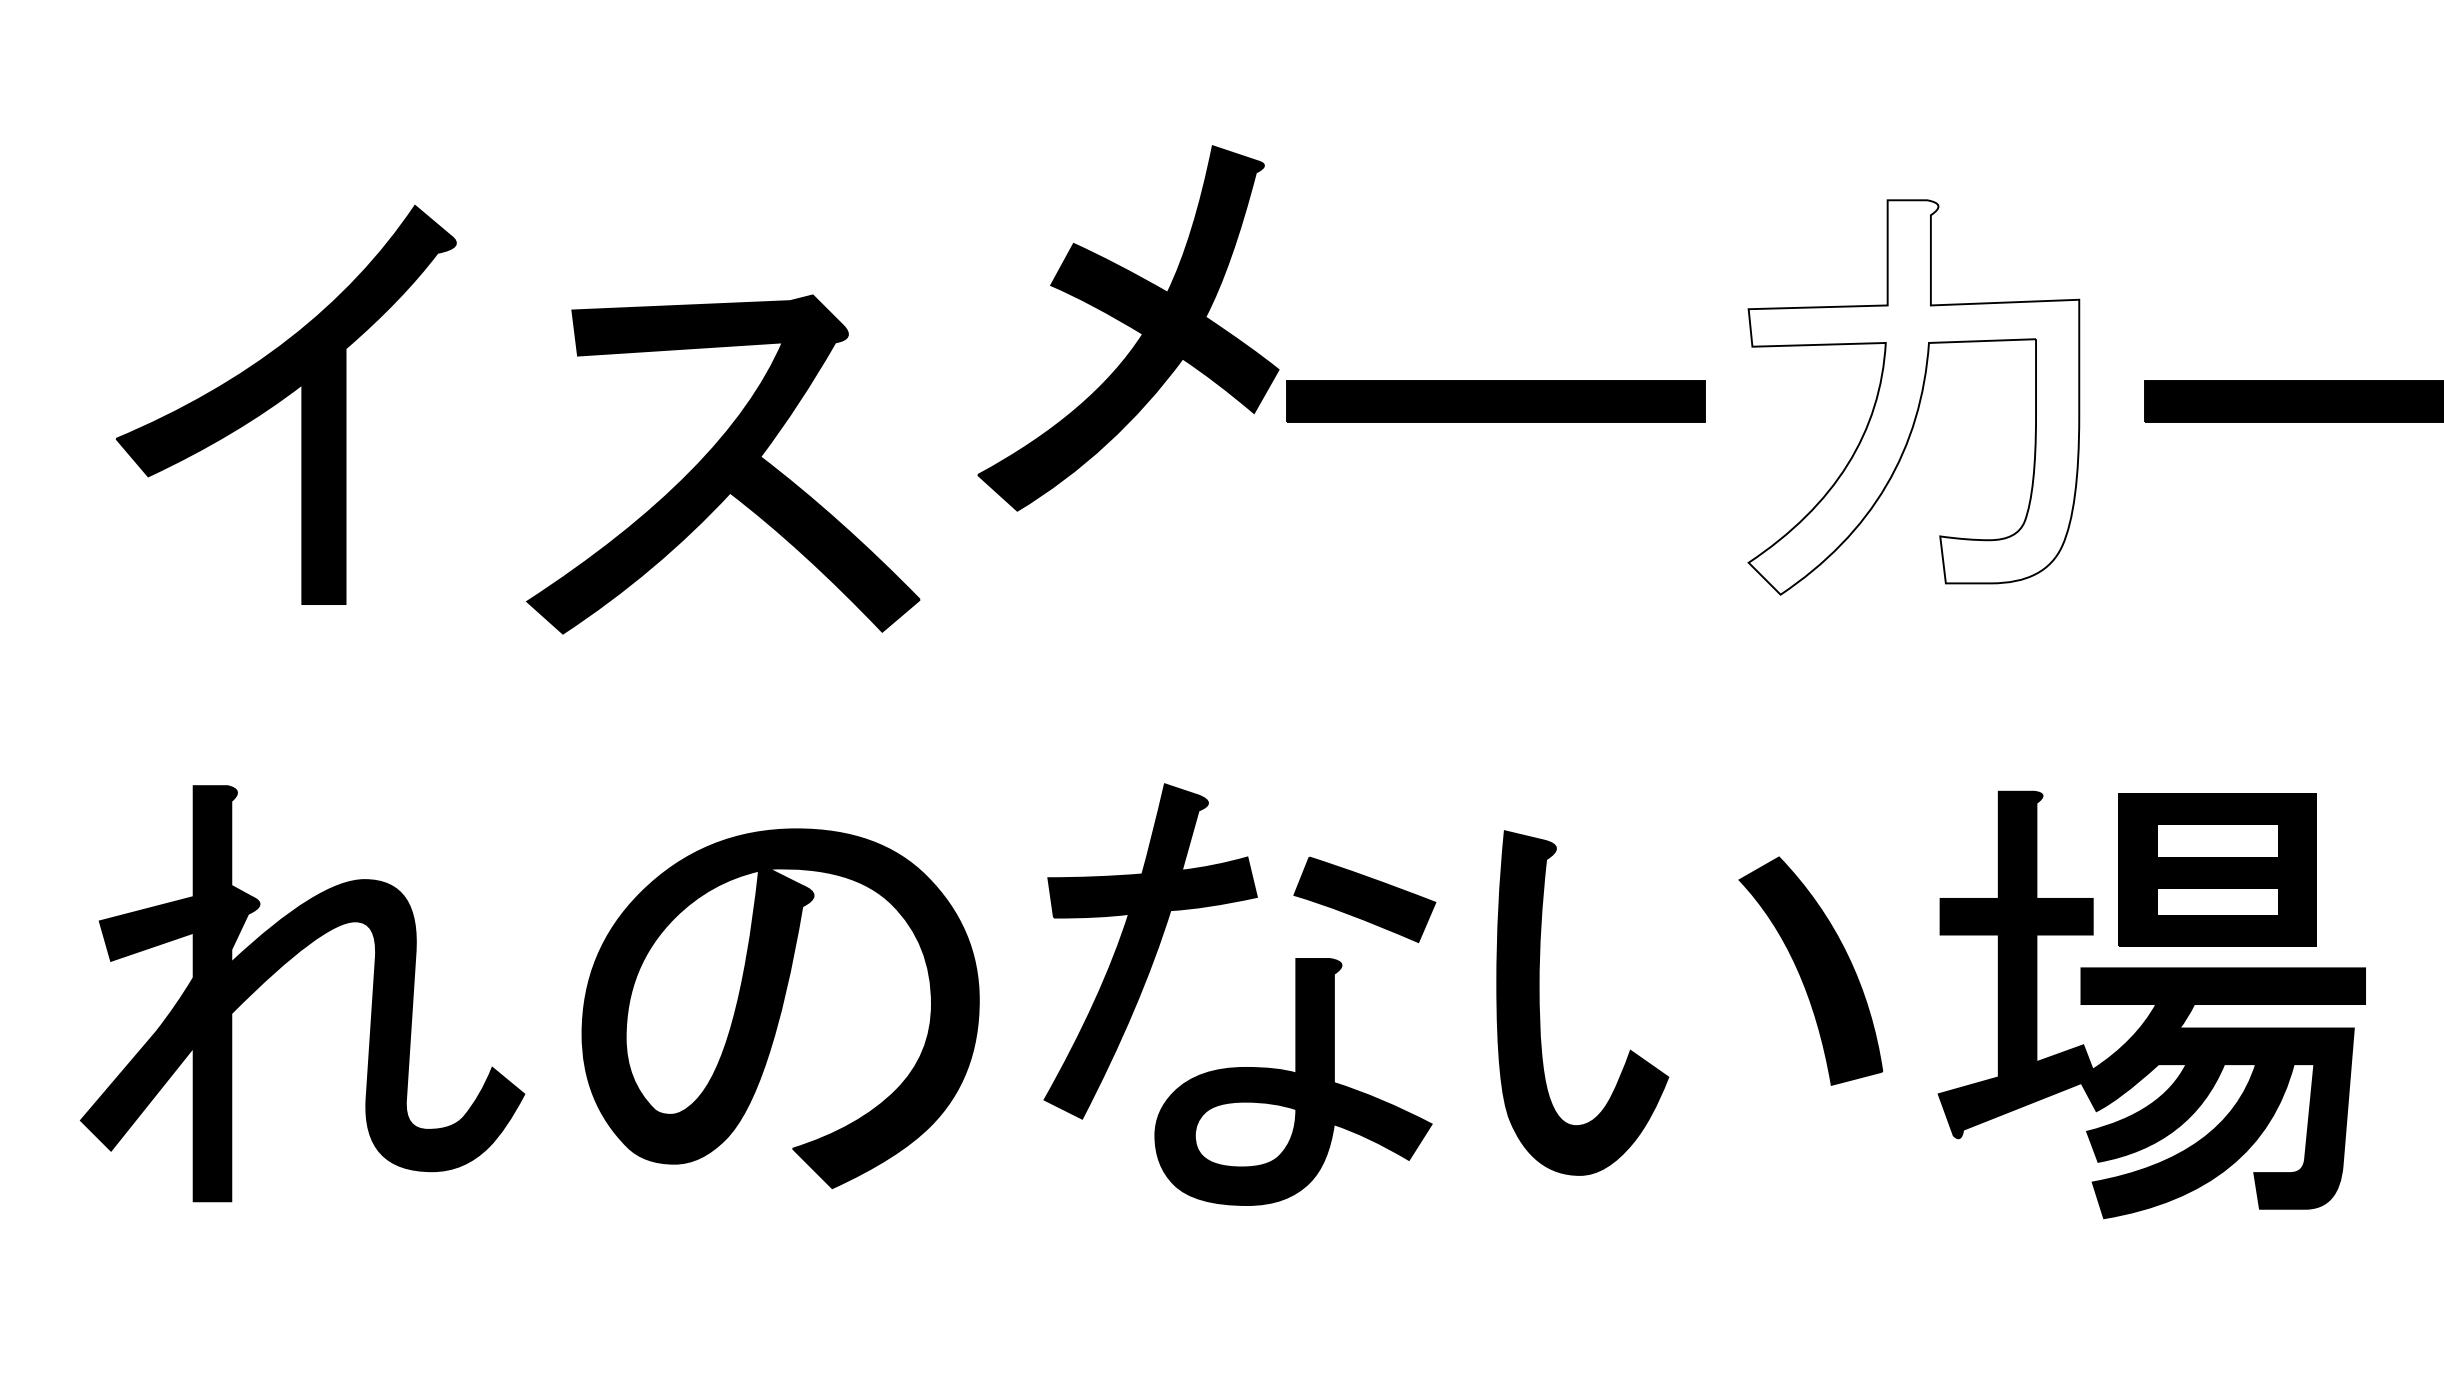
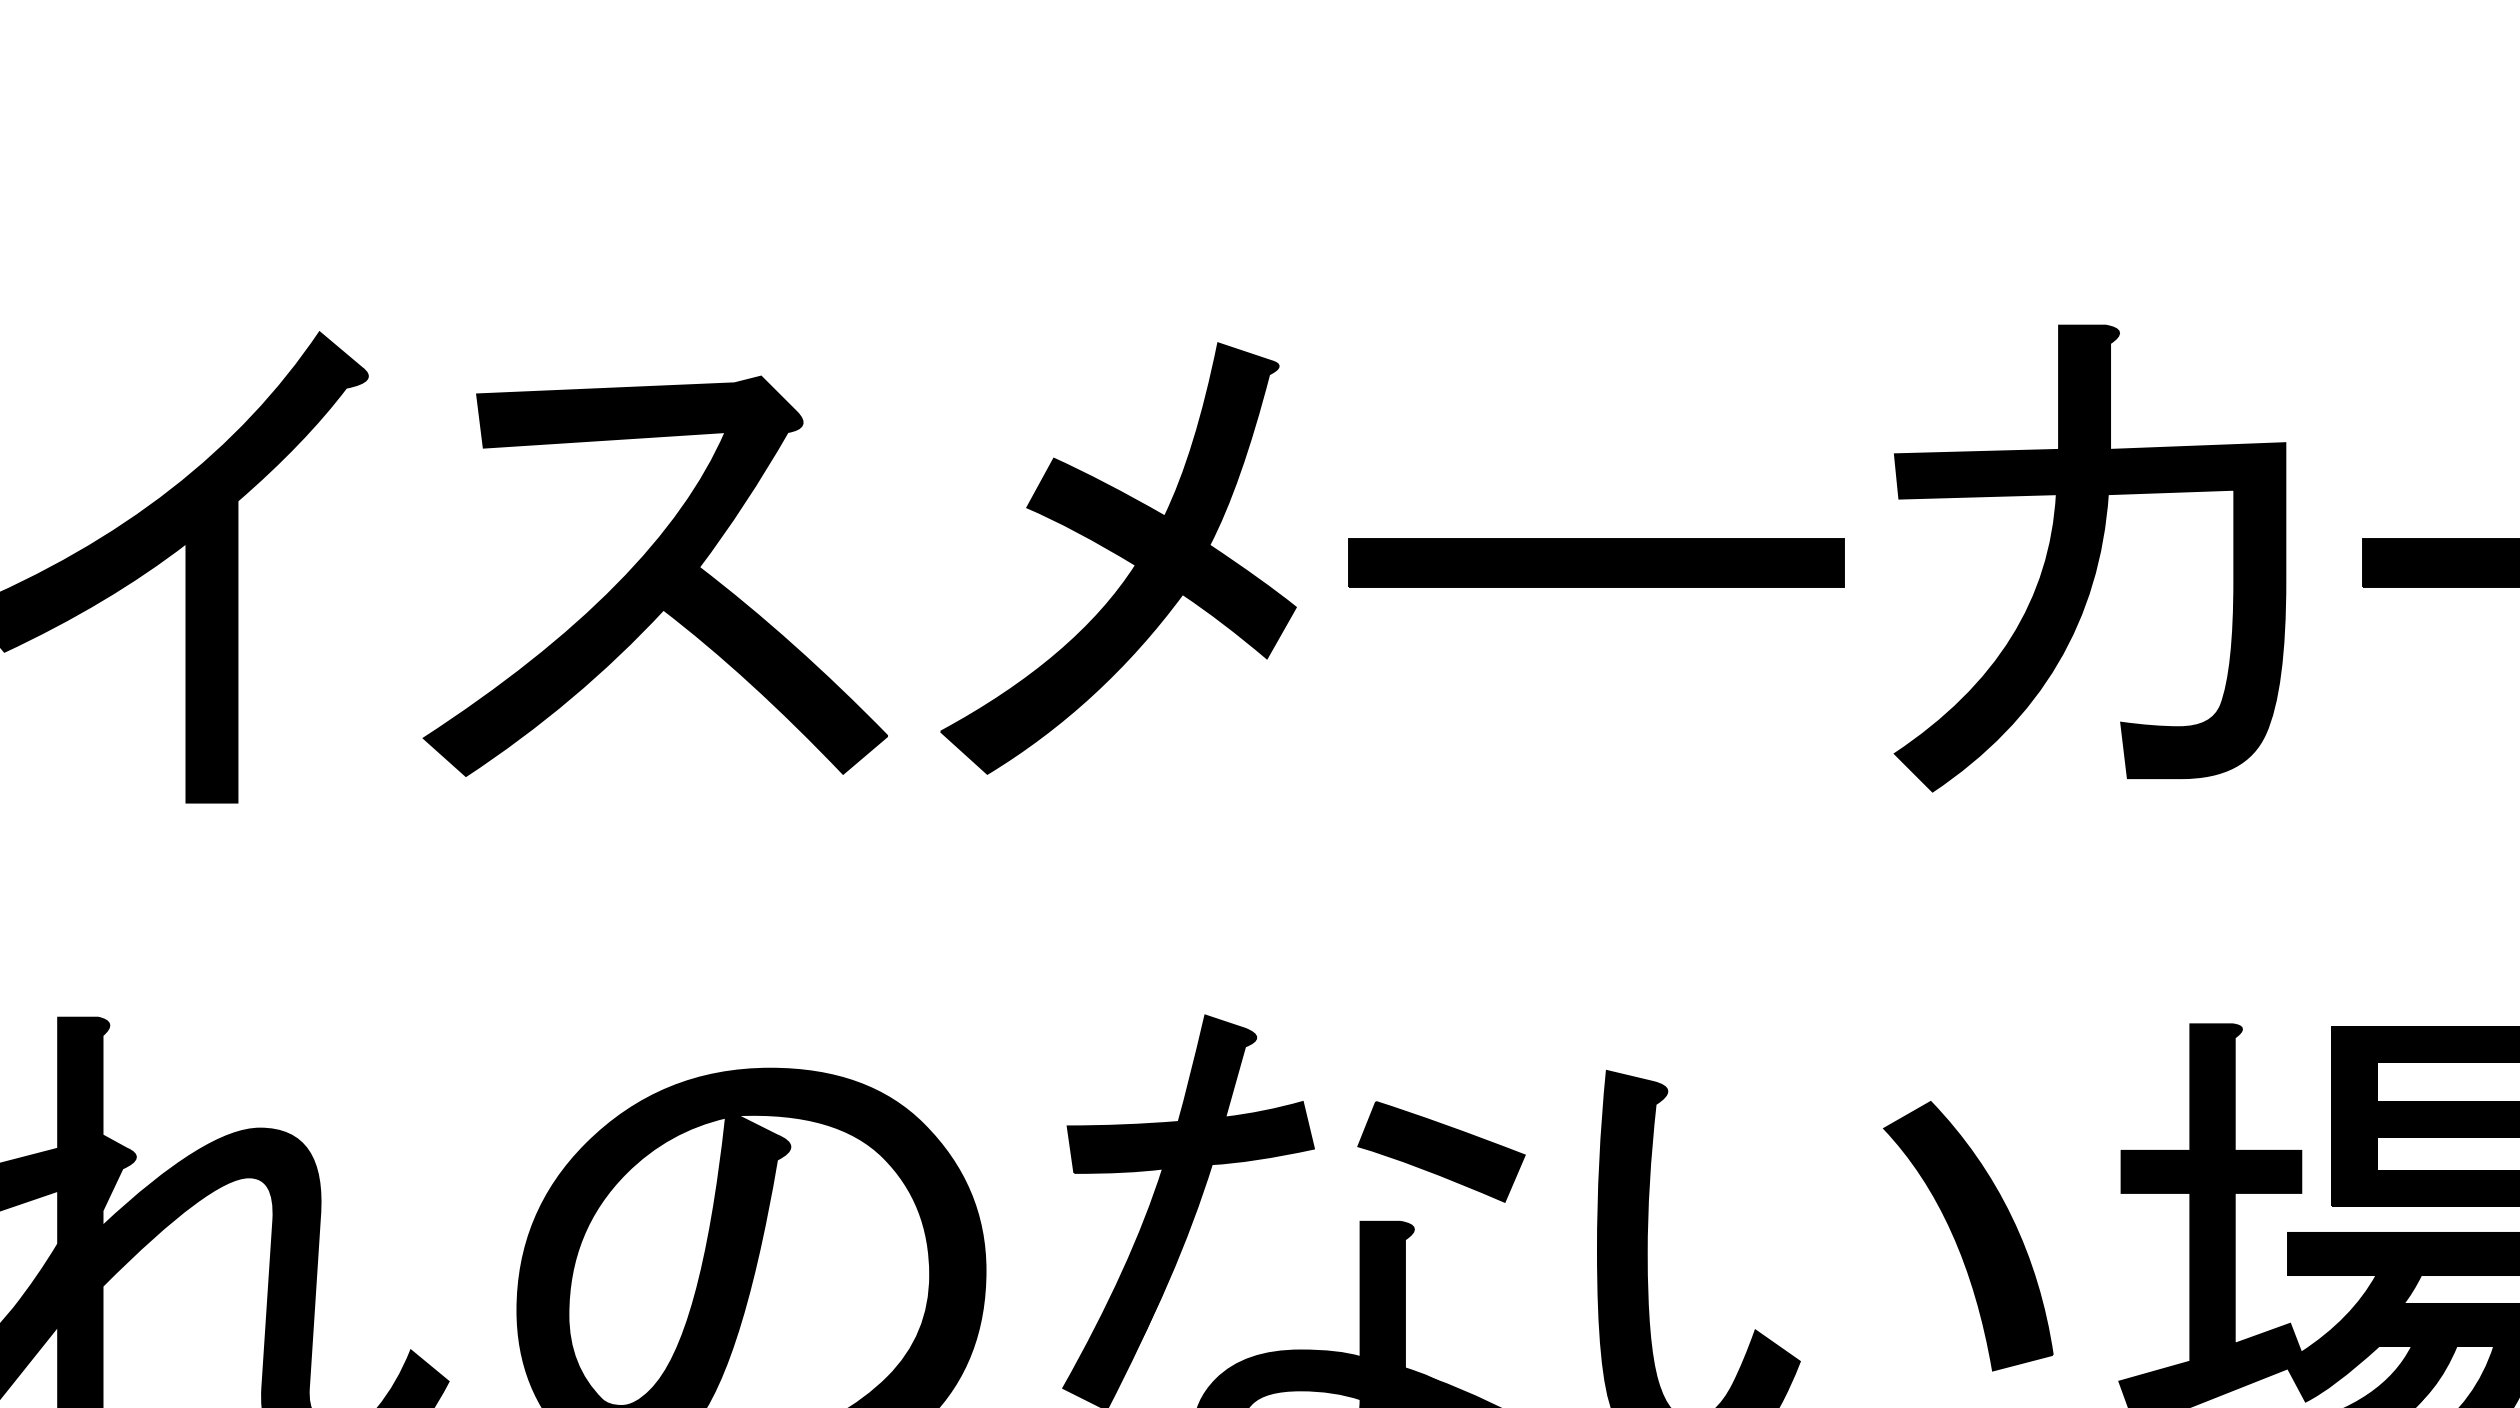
part: (1128, 328) -> (1118, 558), moved
fill: (1913, 397) -> (2089, 558), added
part: (723, 464) -> (655, 576), moved

